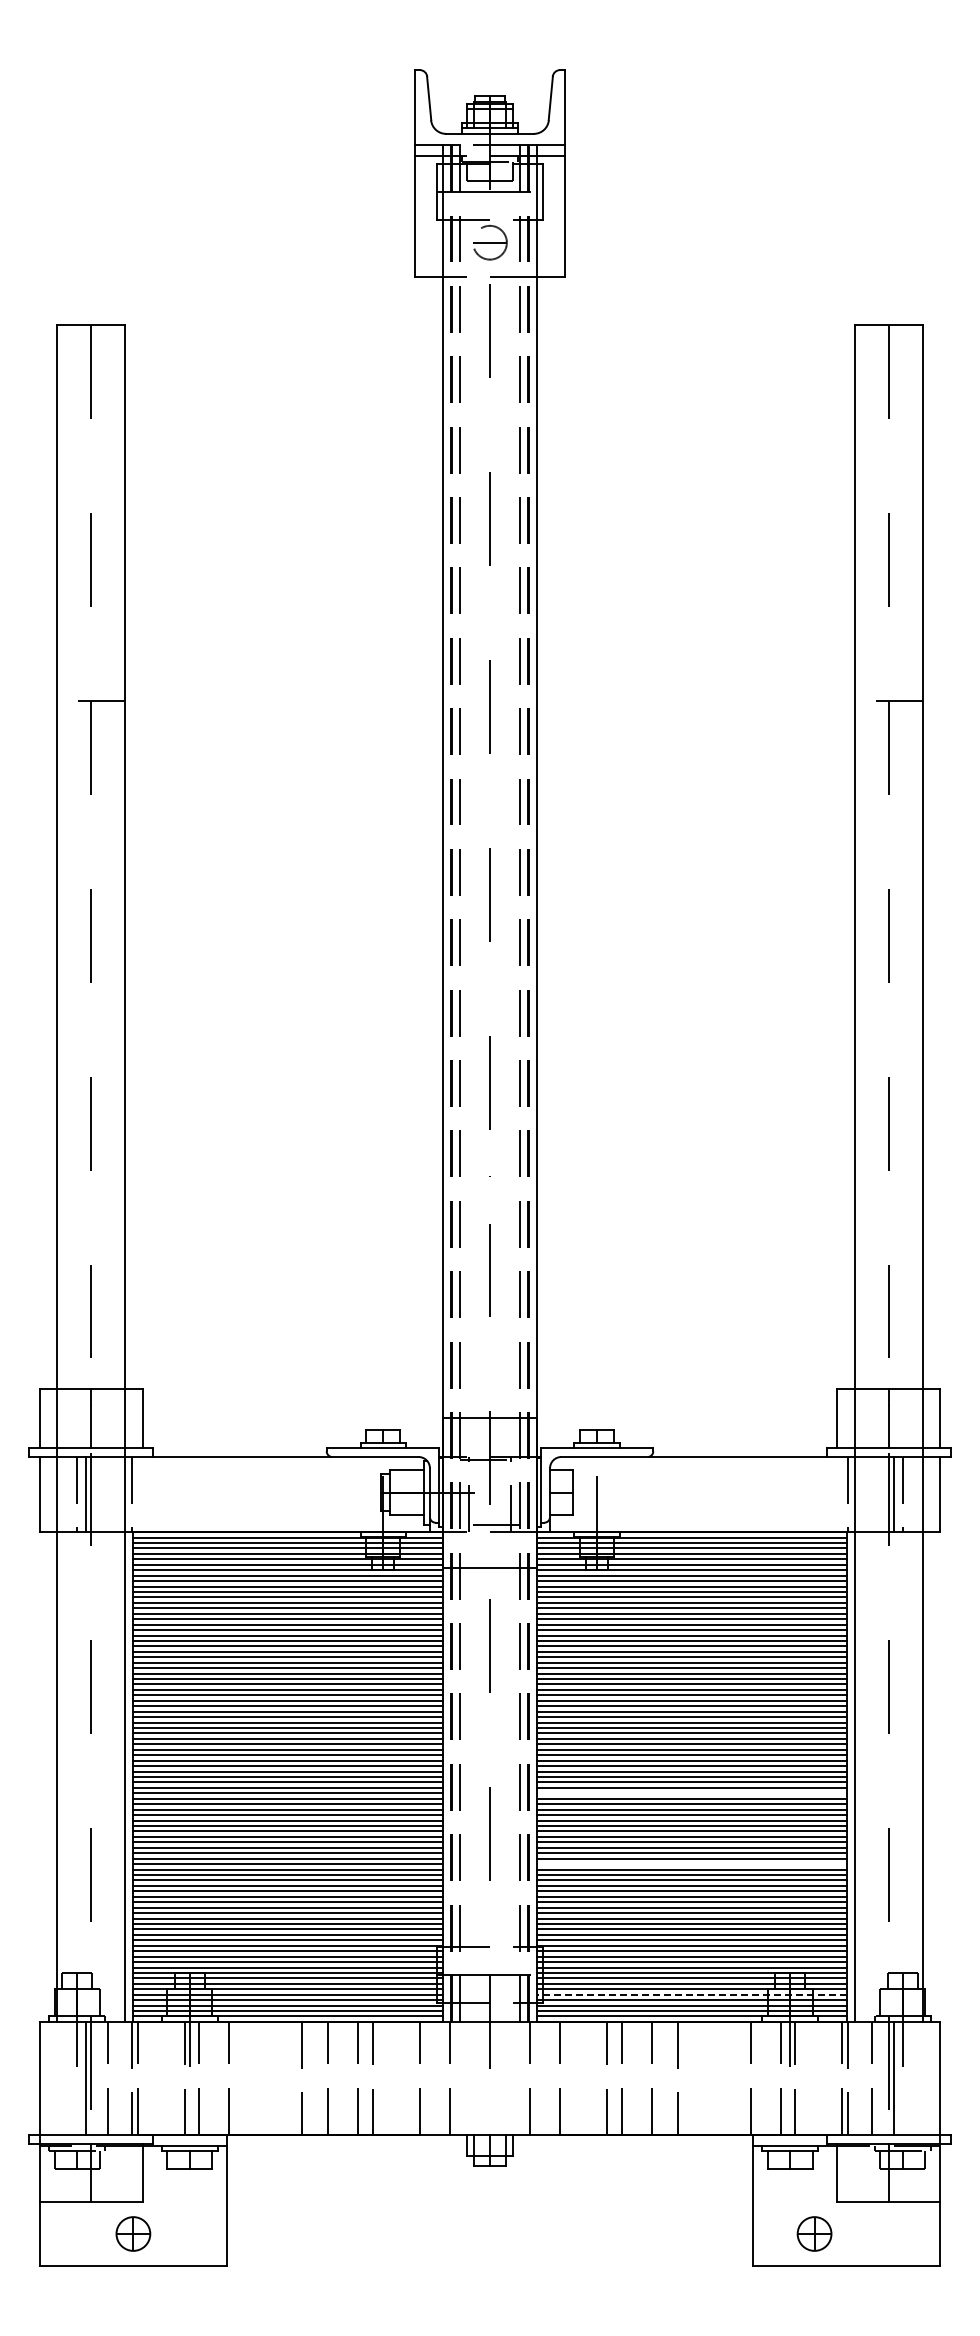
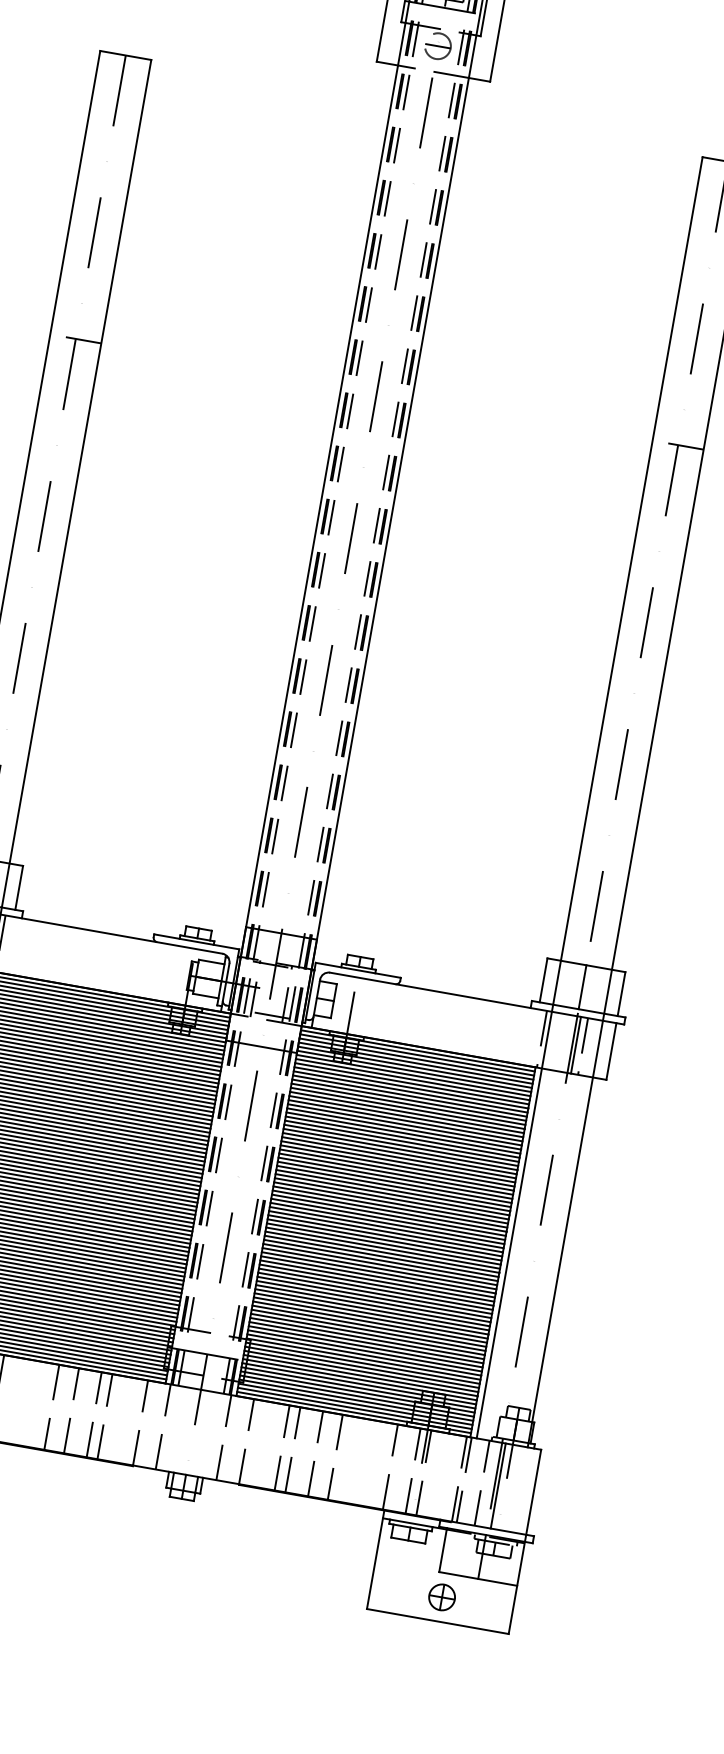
line: (691, 1793) -> (383, 1244), added
line: (691, 1864) -> (374, 1297), added
line: (691, 1994) -> (356, 1395), dashed -> solid
part: (814, 2233) -> (442, 1597), moved

